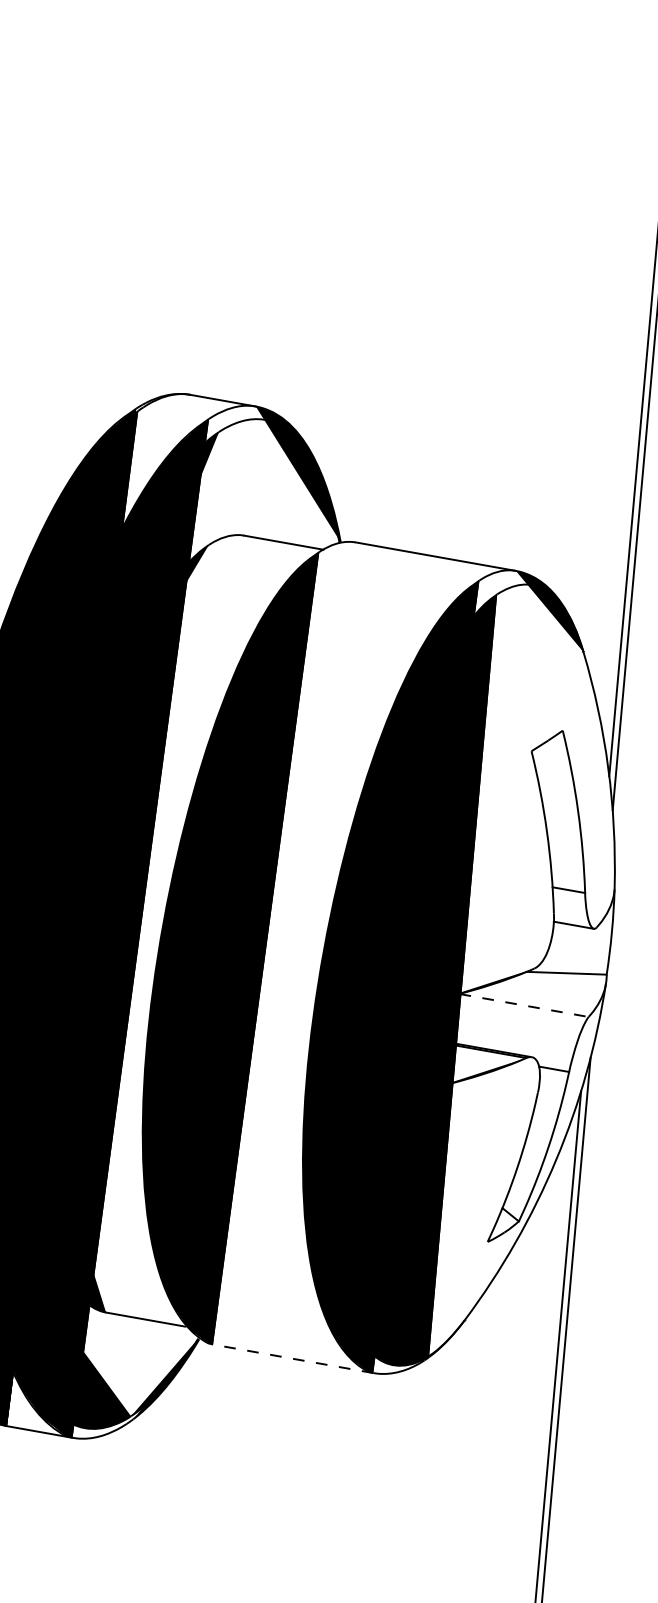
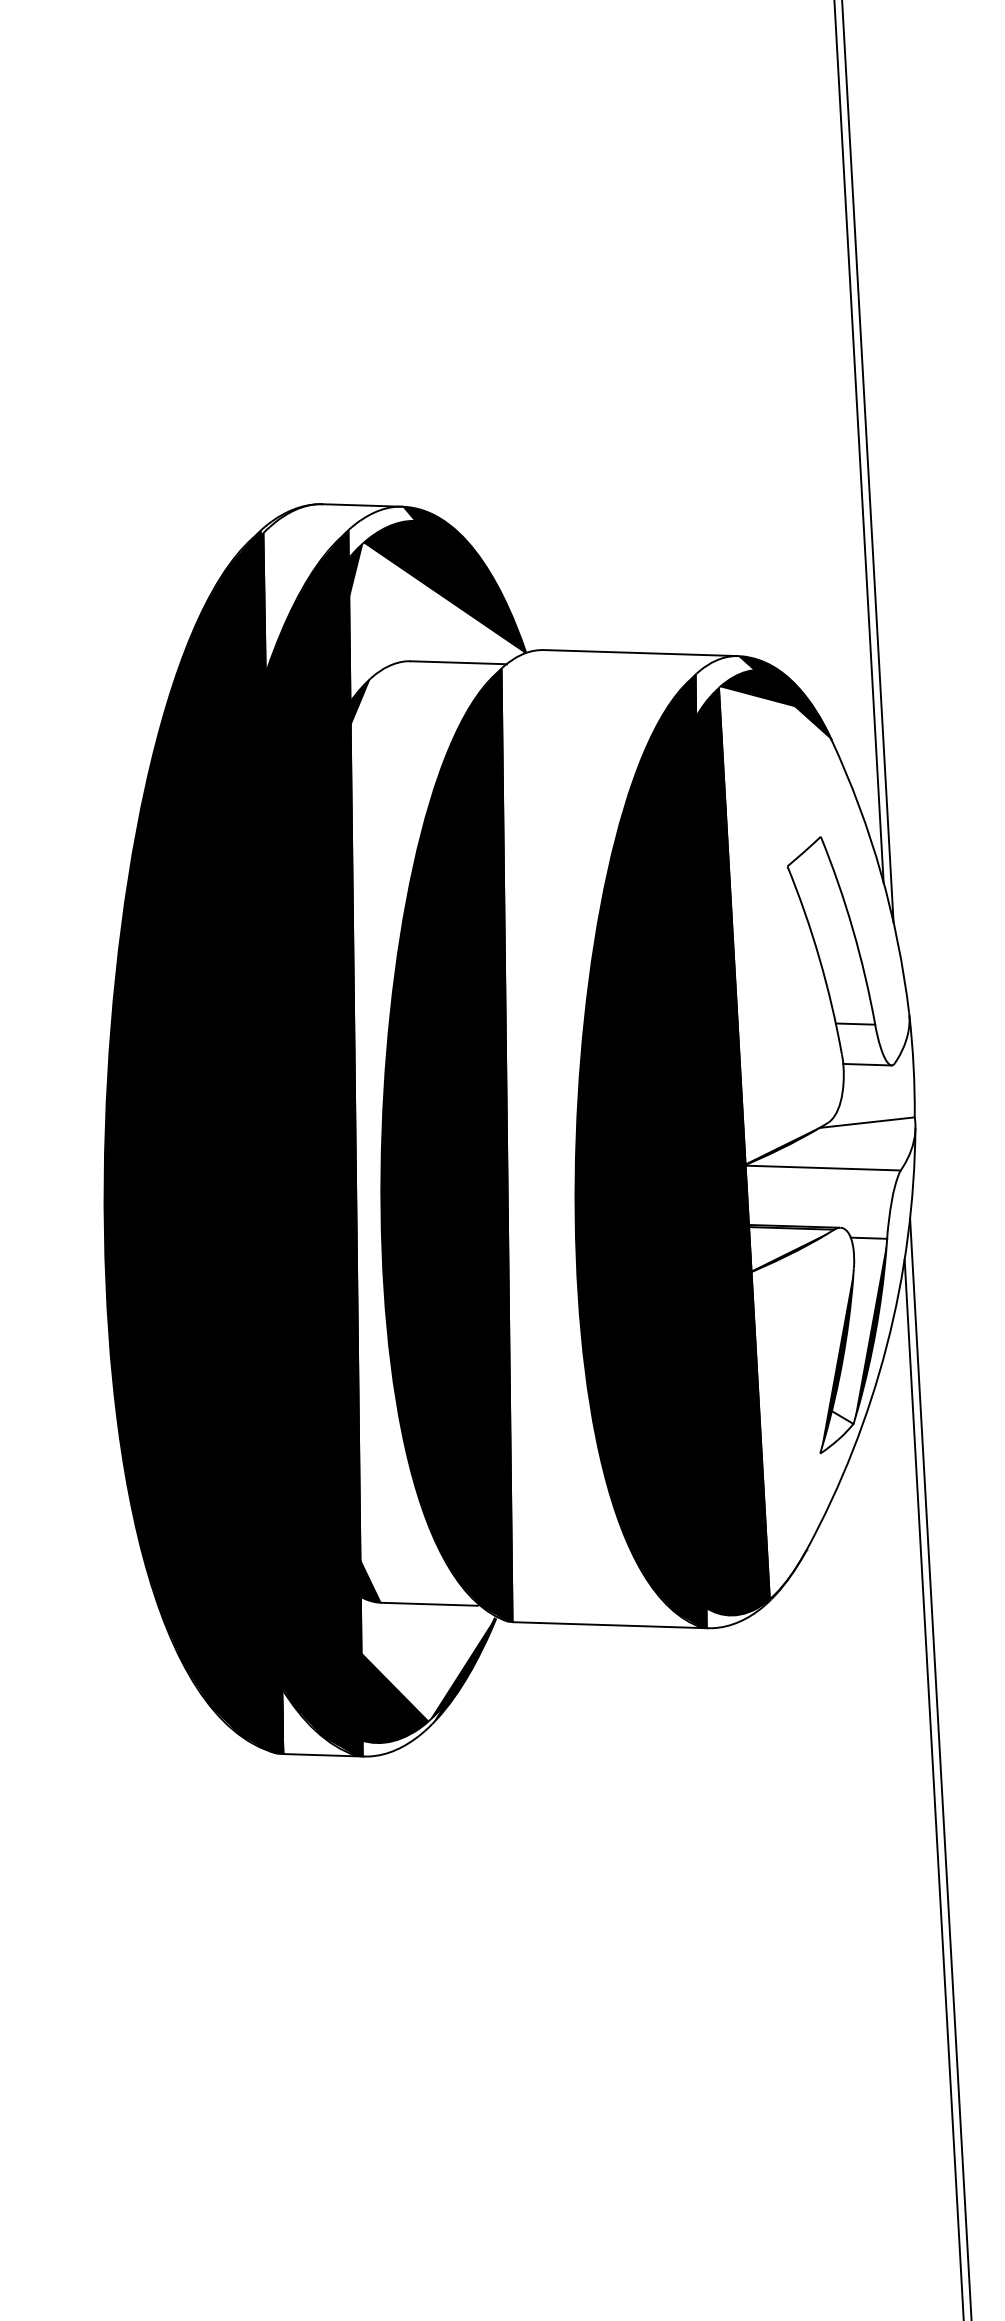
fill: (280, 478) -> (443, 587), added
fill: (536, 603) -> (768, 691), added
line: (524, 1005) -> (822, 1168), dashed -> solid
fill: (544, 1145) -> (870, 1330), added
fill: (512, 1166) -> (836, 1360), added
line: (293, 1359) -> (610, 1625), dashed -> solid

